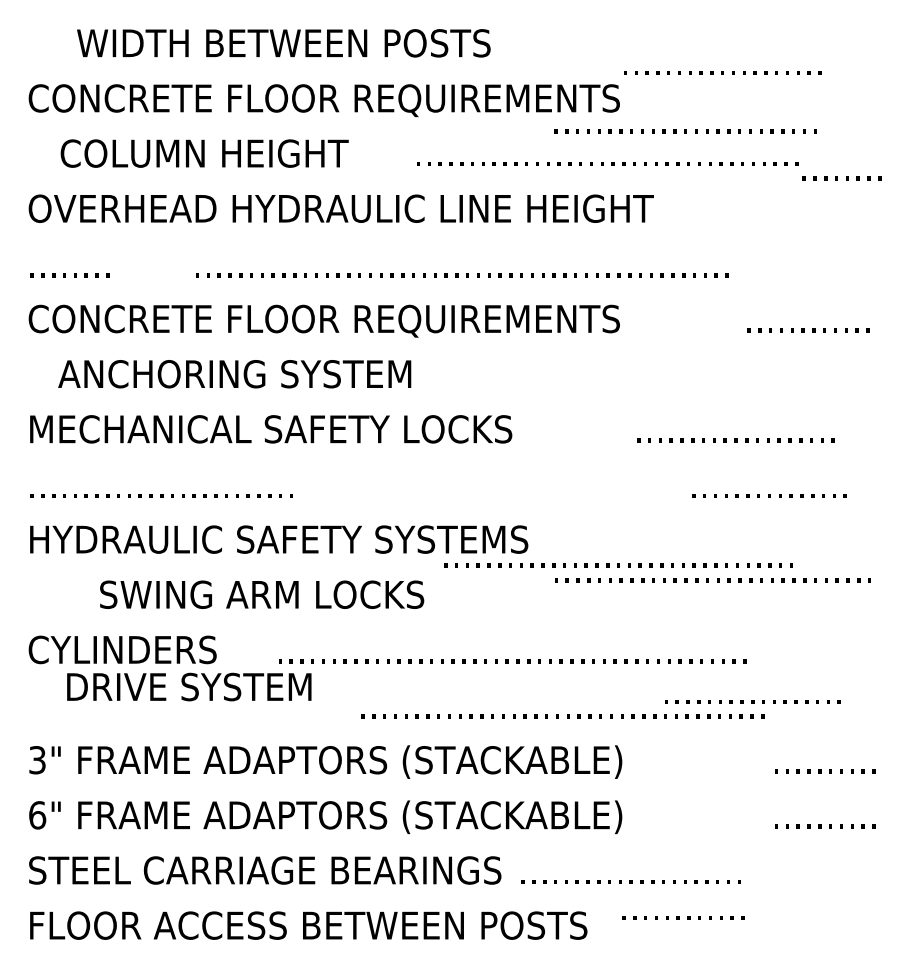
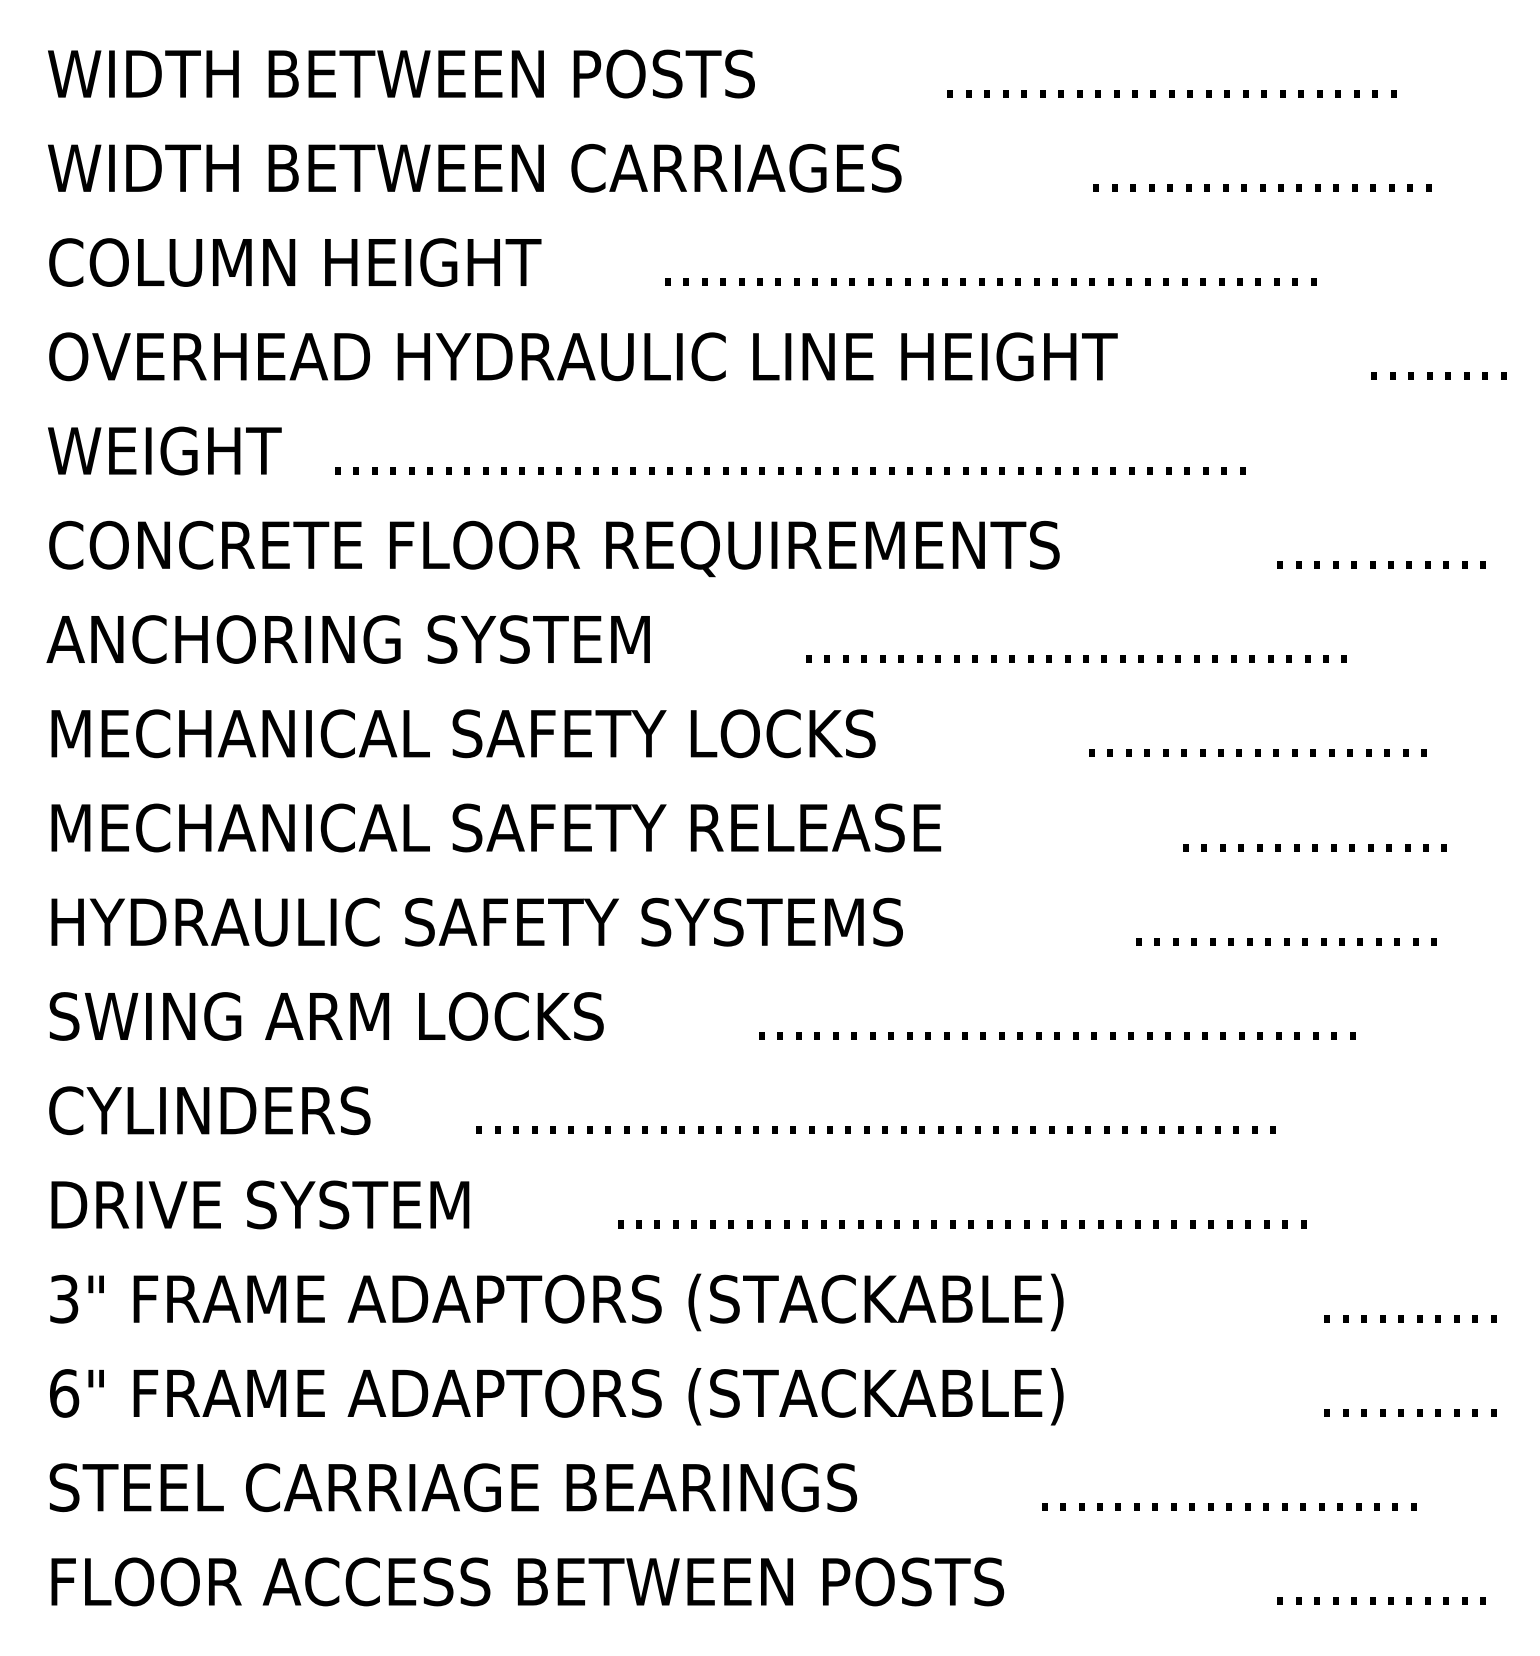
text: (283, 43) -> (400, 74), moved
text: (722, 72) -> (1262, 187), moved
text: (323, 100) -> (552, 171), CONCRETE FLOOR REQUIREMENTS -> WIDTH BETWEEN CARRIAGES
text: (685, 131) -> (1171, 93), moved
text: (204, 153) -> (294, 262), moved
text: (607, 163) -> (990, 281), moved
text: (841, 178) -> (1438, 376), moved
text: (96, 263) -> (165, 450), ........ -> WEIGHT
text: (234, 374) -> (347, 640), moved
text: (290, 484) -> (496, 828), ......................... -> MECHANICAL SAFETY RELEASE
text: (618, 565) -> (1057, 1036), moved
text: (712, 580) -> (1075, 658), moved
text: (262, 594) -> (327, 1015), moved
text: (189, 686) -> (260, 1203), moved
text: (752, 701) -> (1286, 940), moved
text: (630, 881) -> (1228, 1506), moved
text: (683, 917) -> (1381, 1600), moved

